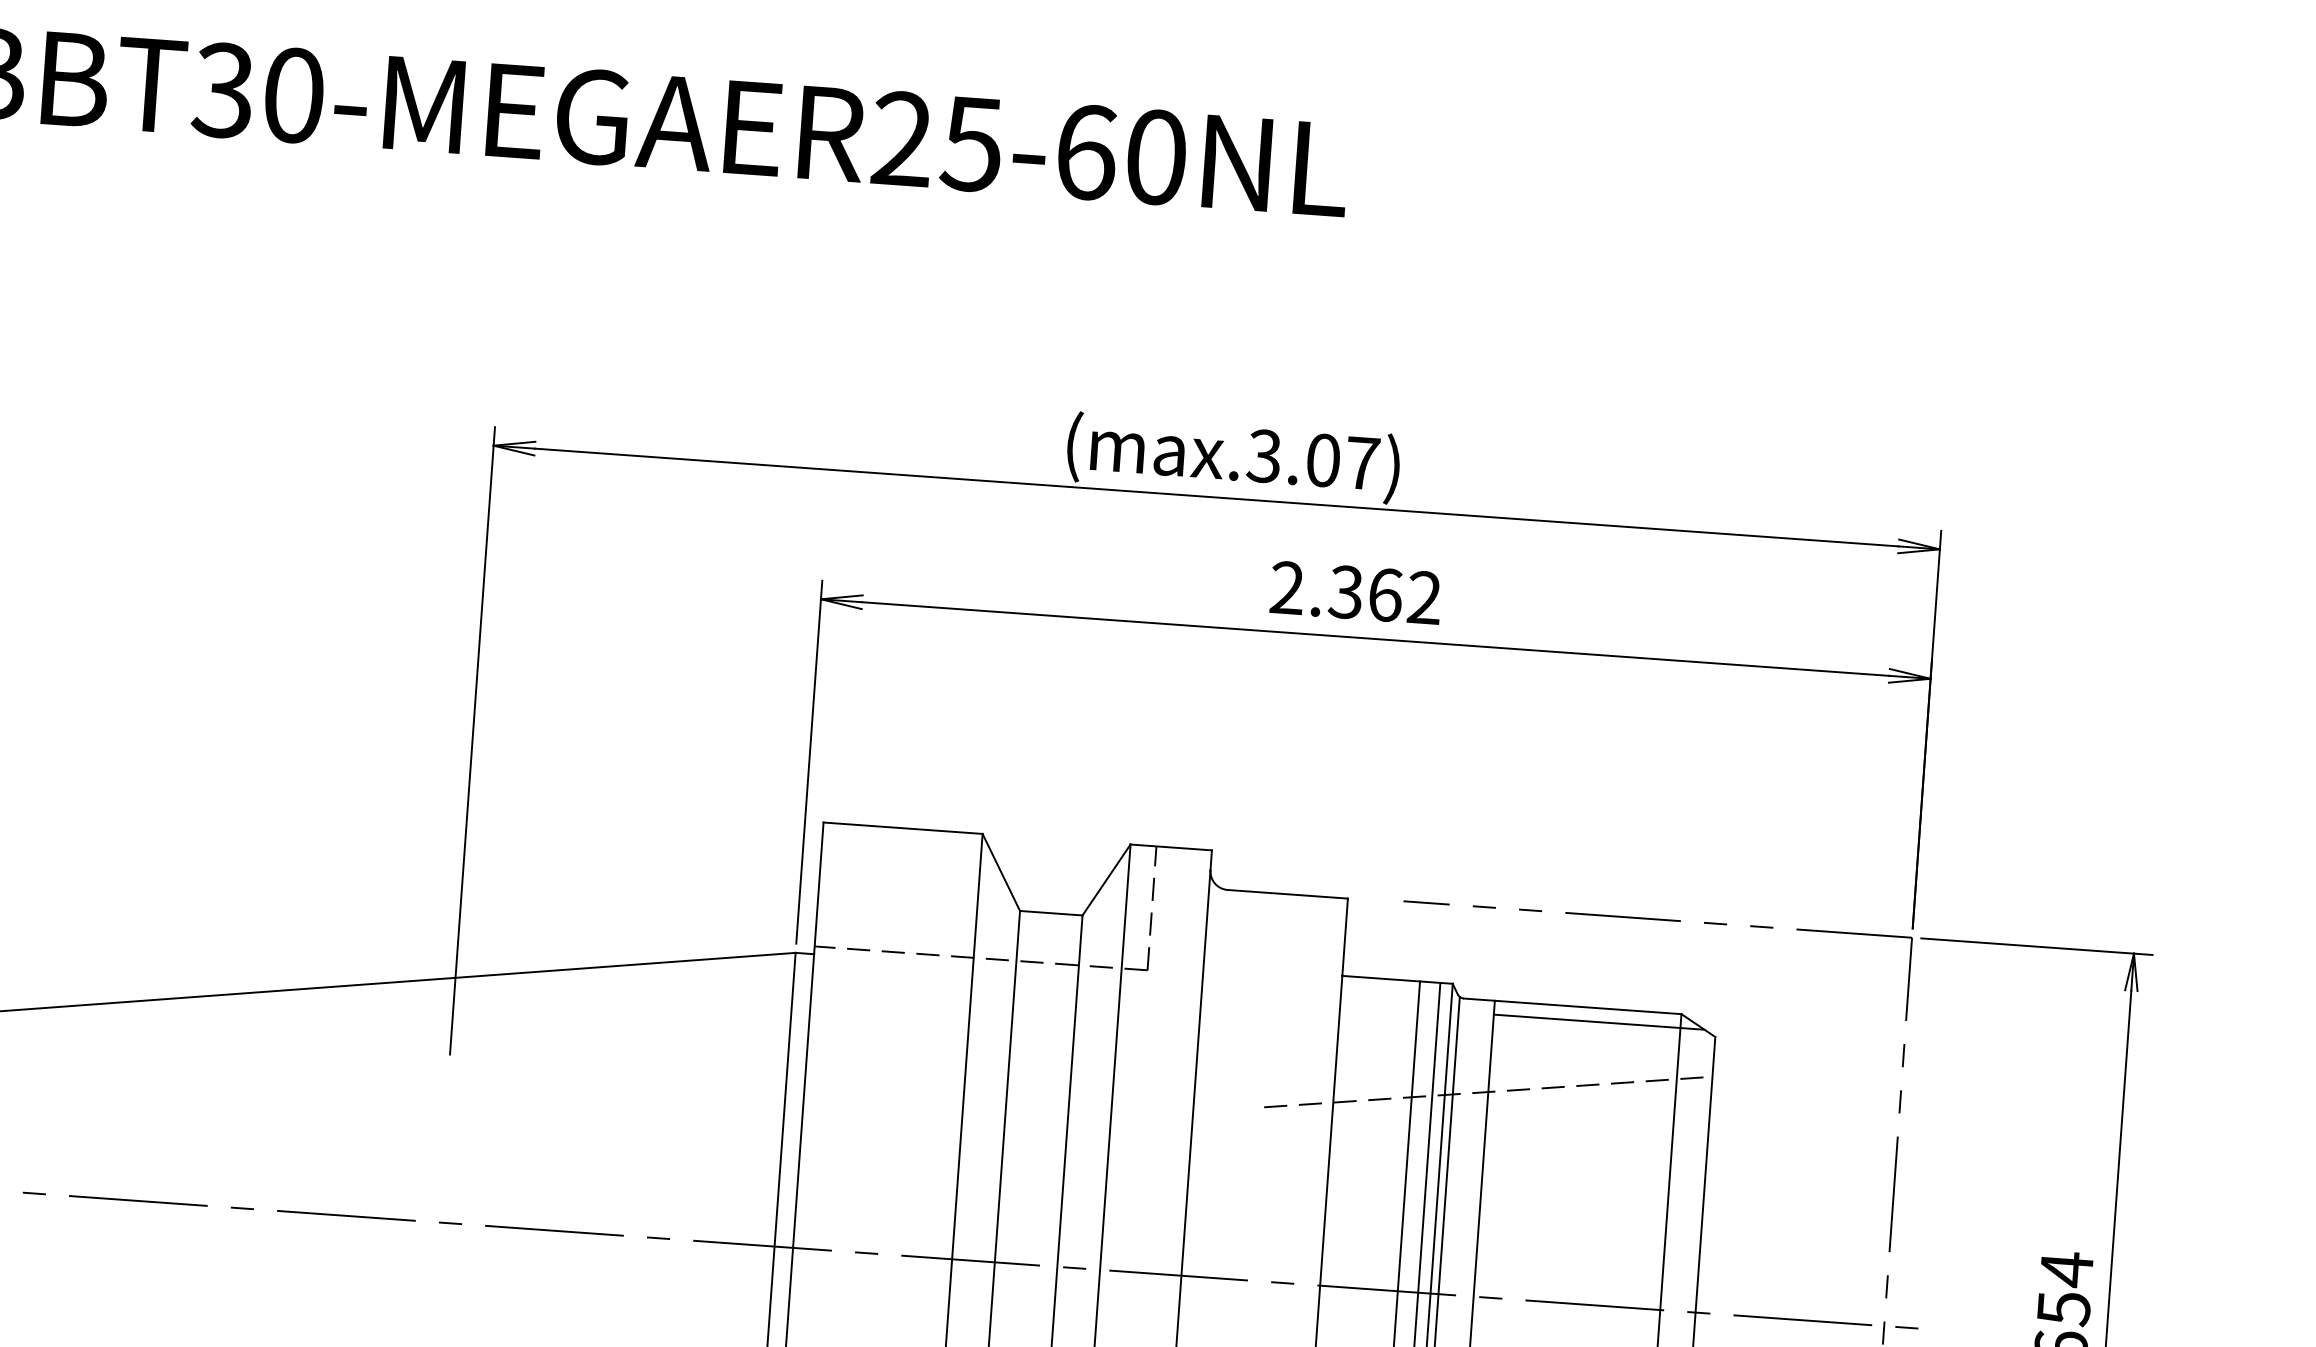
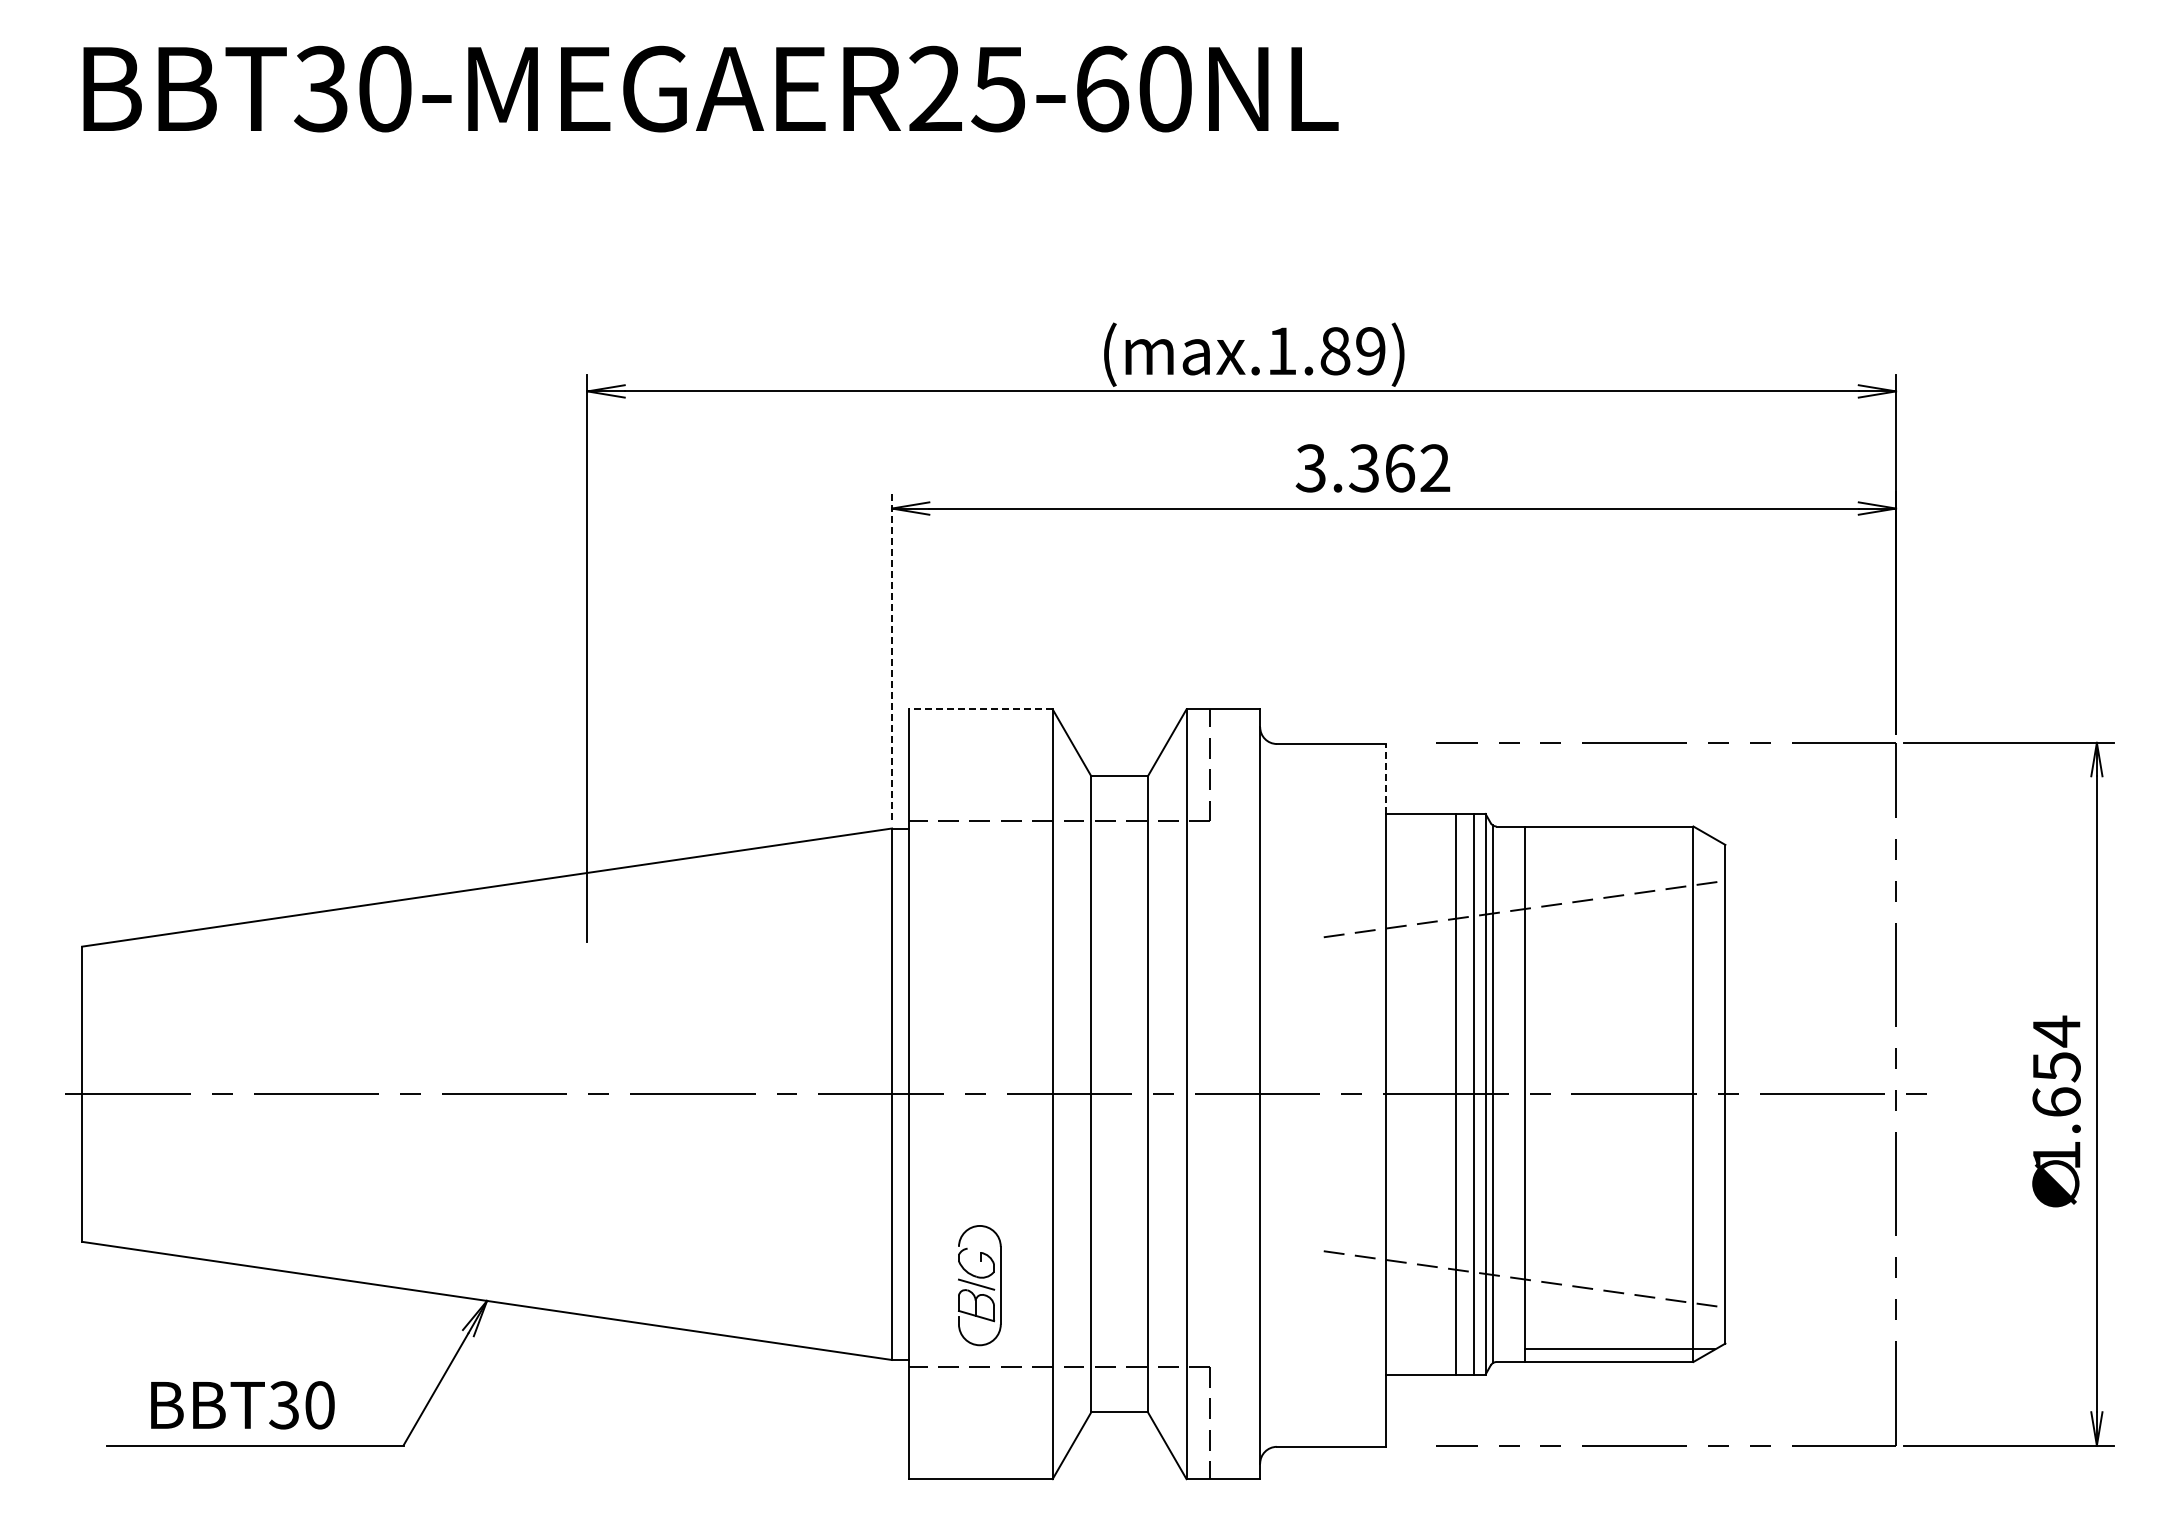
text: (1312, 460) -> (1325, 351), (max.3.07) -> (max.1.89)
text: (1286, 588) -> (1310, 468), 2.362 -> 3.362
line: (809, 761) -> (892, 655), solid -> dashed
line: (902, 828) -> (980, 709), solid -> dashed
line: (1344, 936) -> (1385, 778), solid -> dashed
line: (1598, 1022) -> (1619, 839), removed

